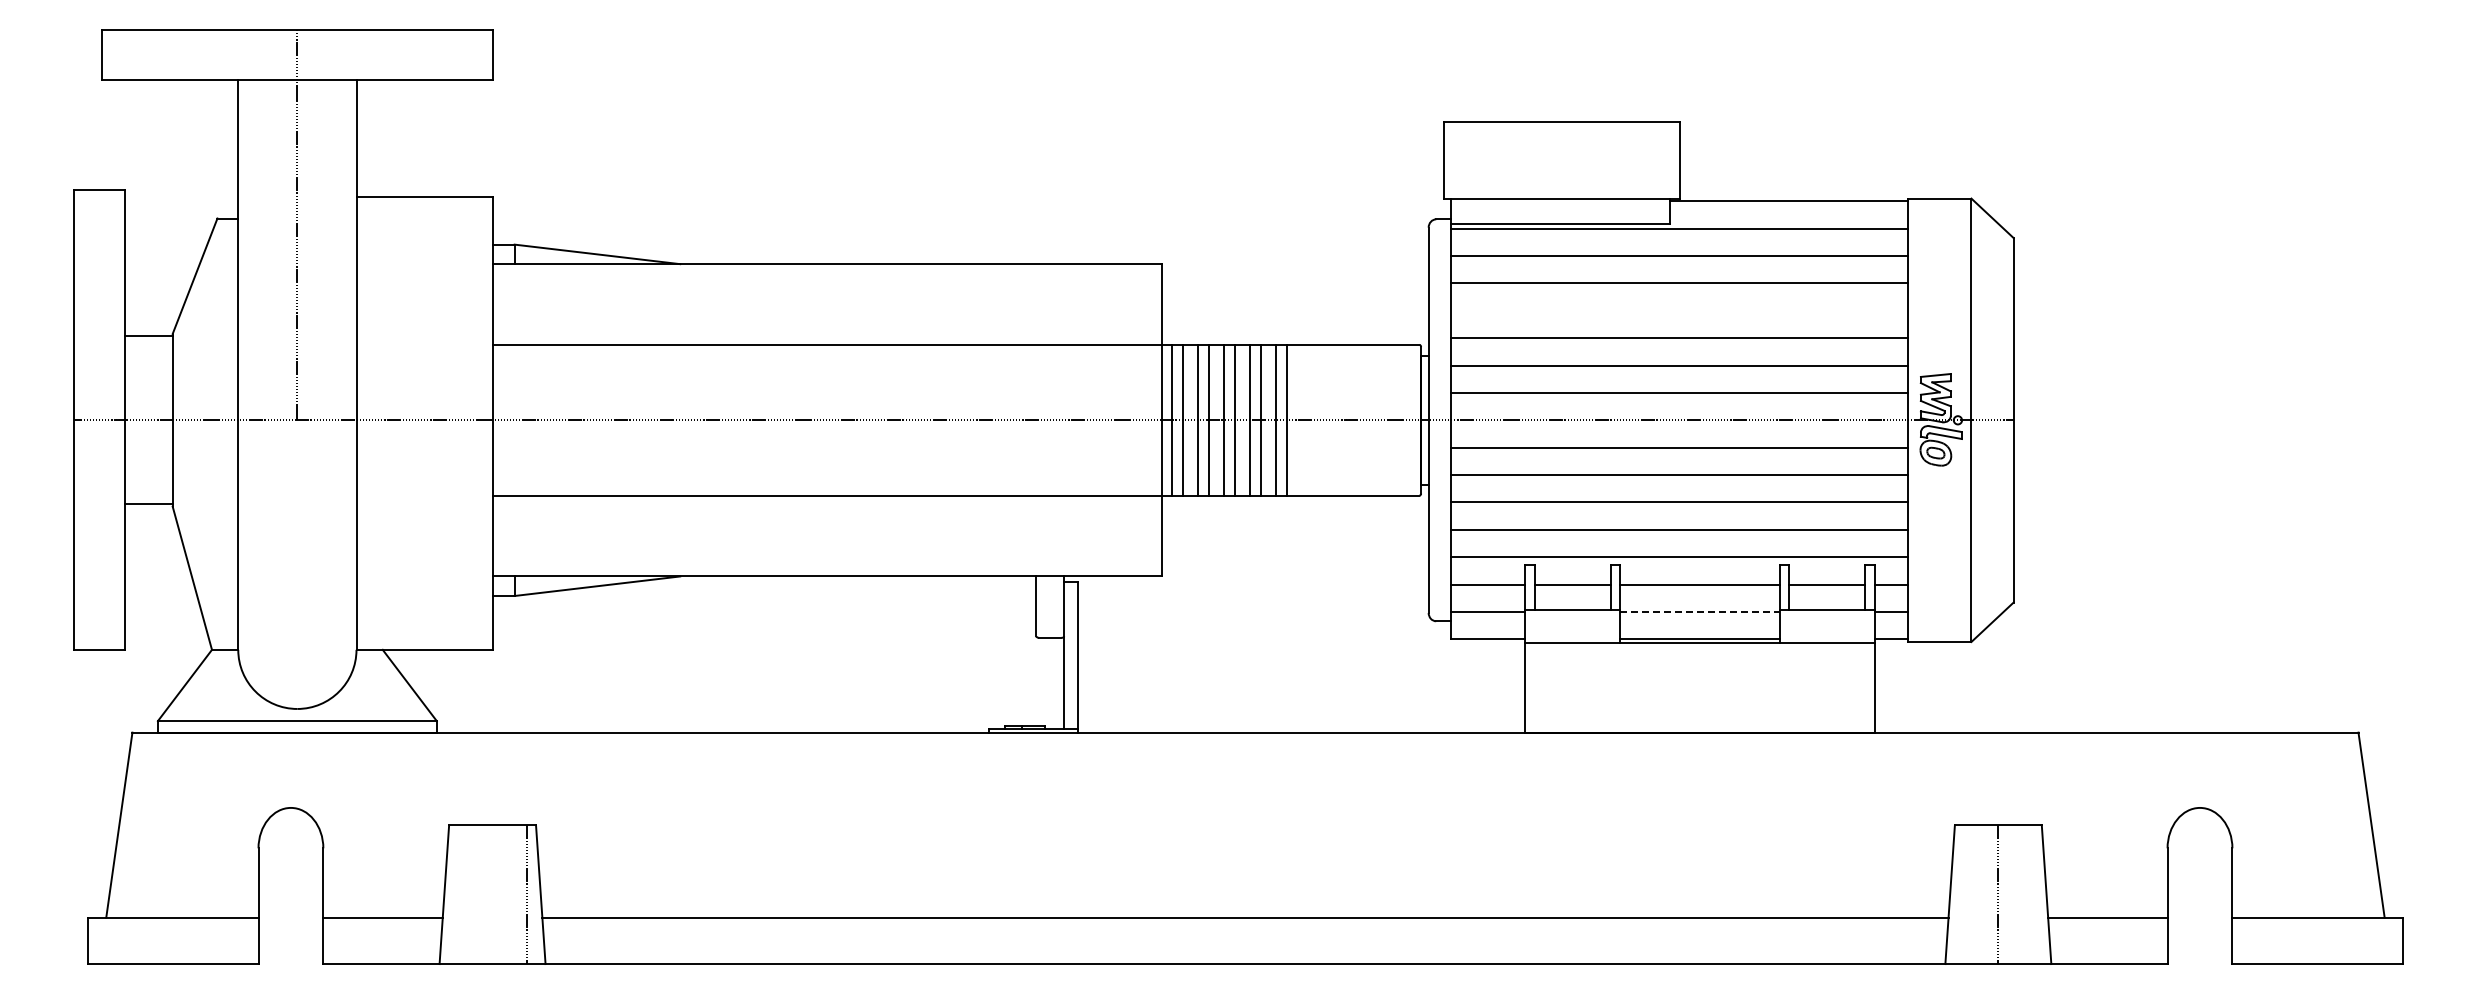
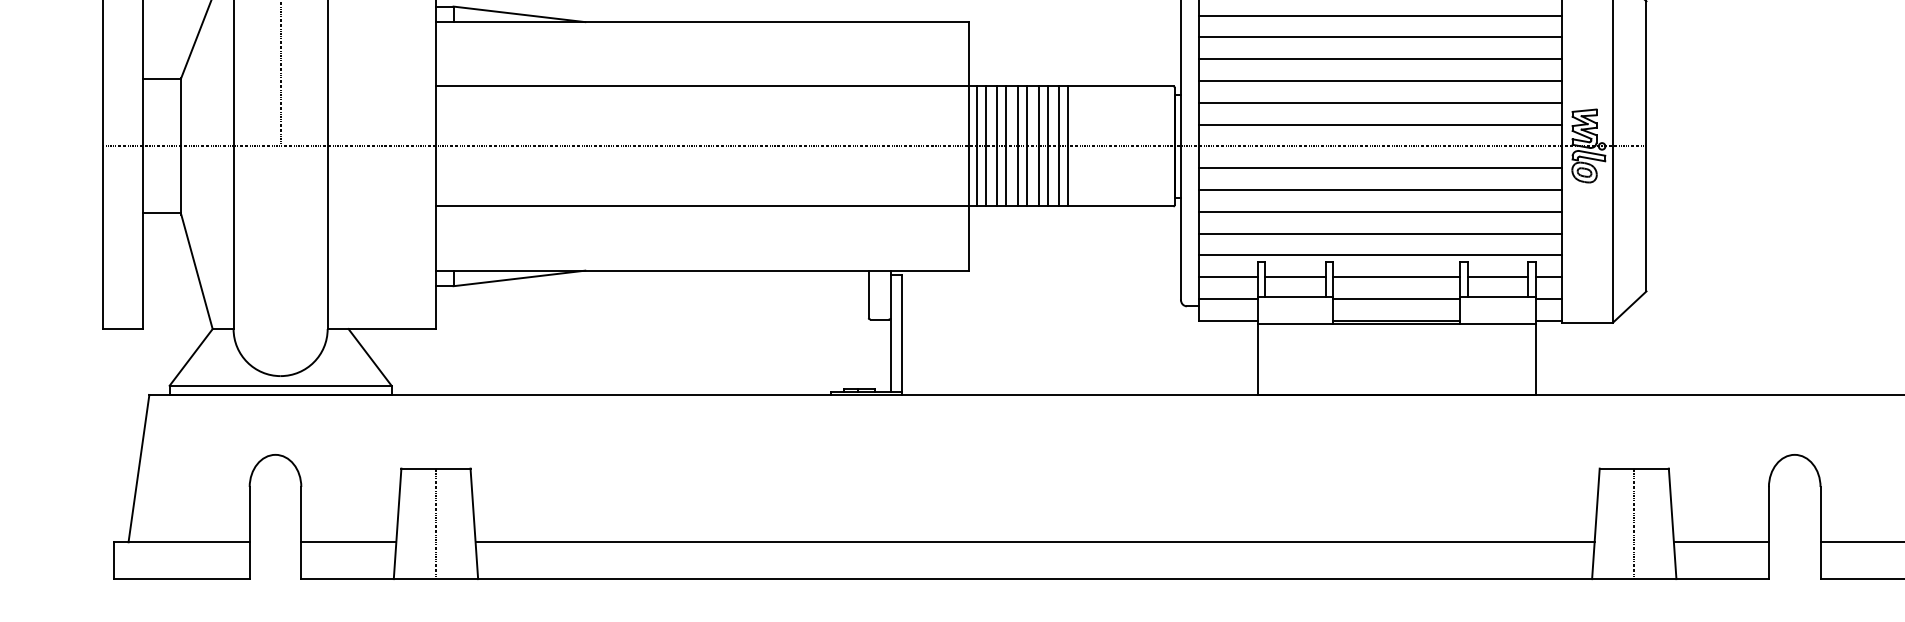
line: (1679, 310) -> (1380, 59), added
line: (1699, 612) -> (1396, 299), dashed -> solid
line: (526, 894) -> (435, 523), moved

